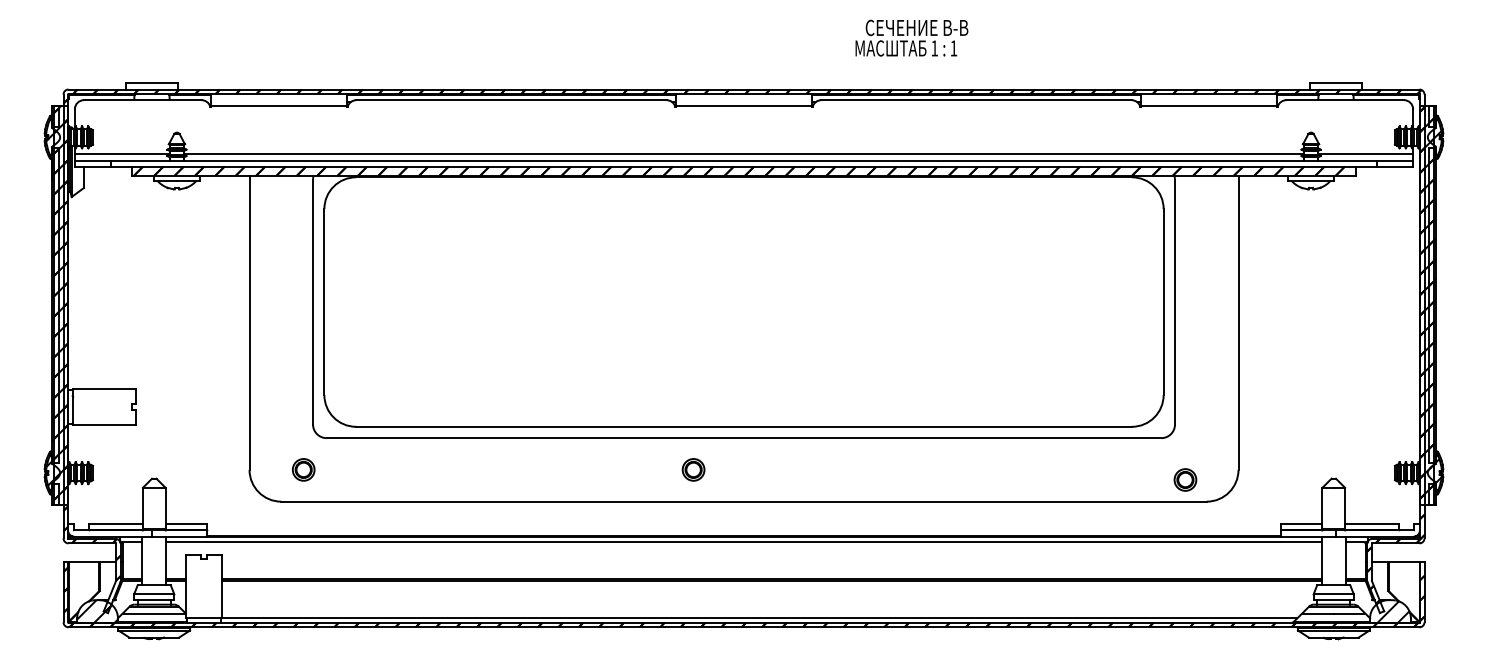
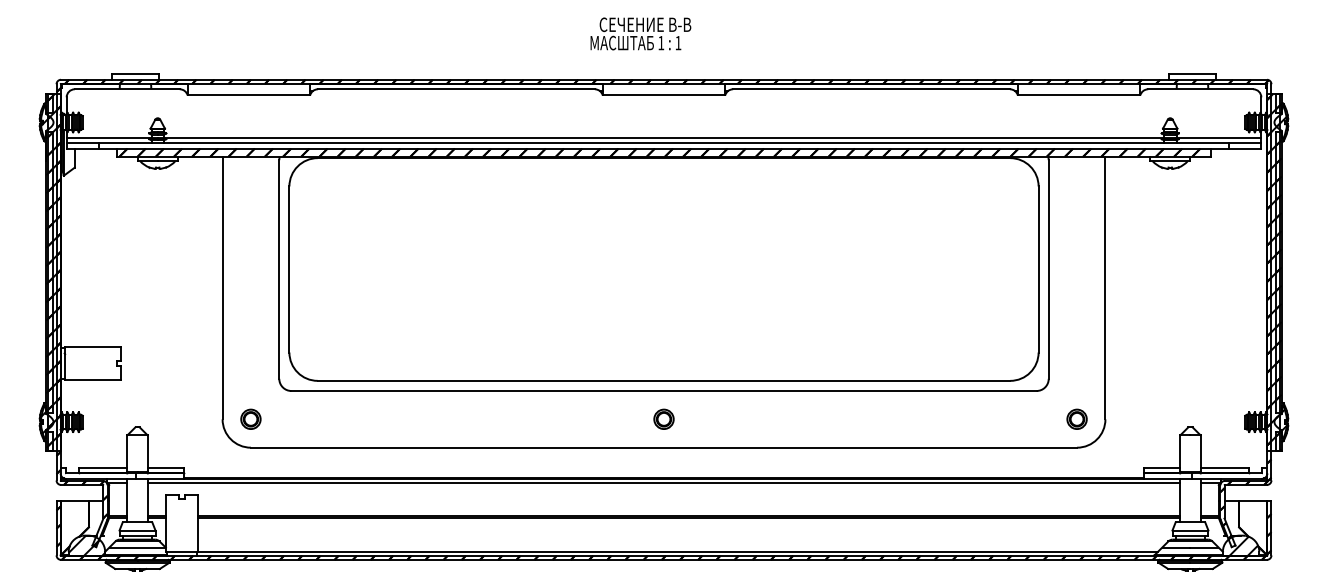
text: (911, 37) -> (640, 33), moved
part: (303, 468) -> (250, 418), moved
part: (693, 468) -> (663, 418), moved
part: (1184, 479) -> (1076, 418), moved

